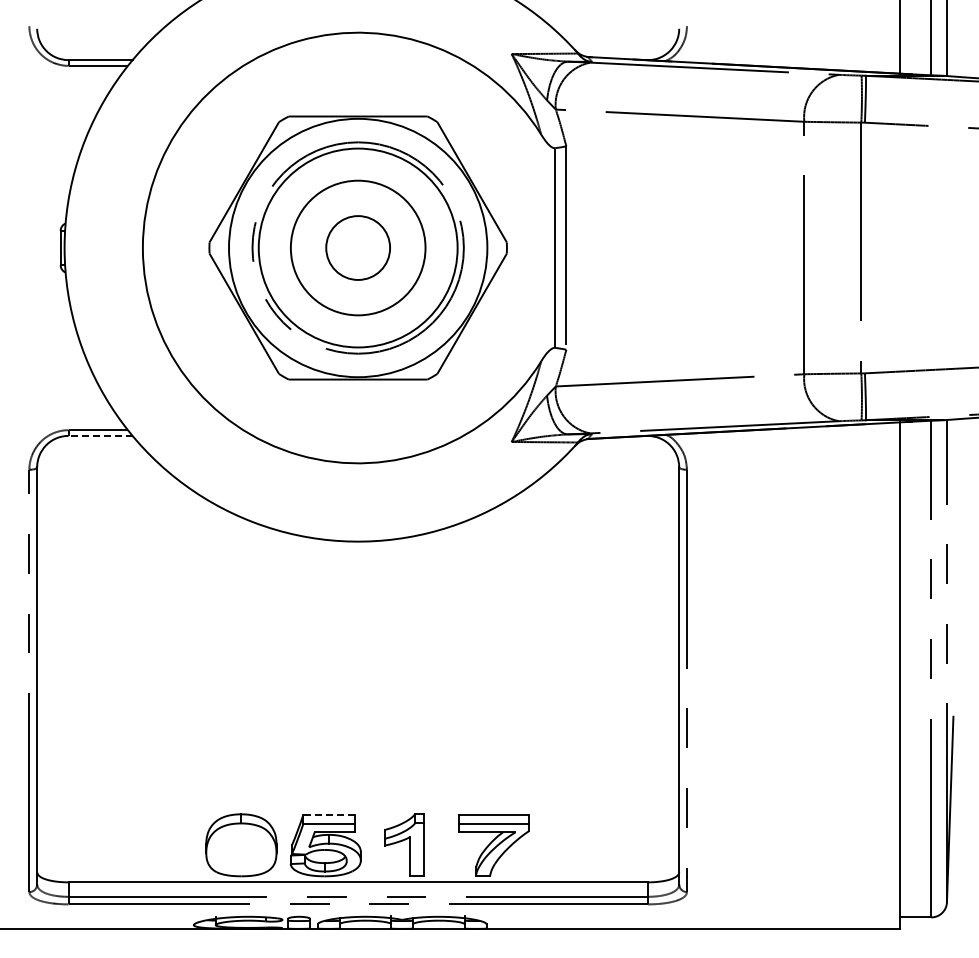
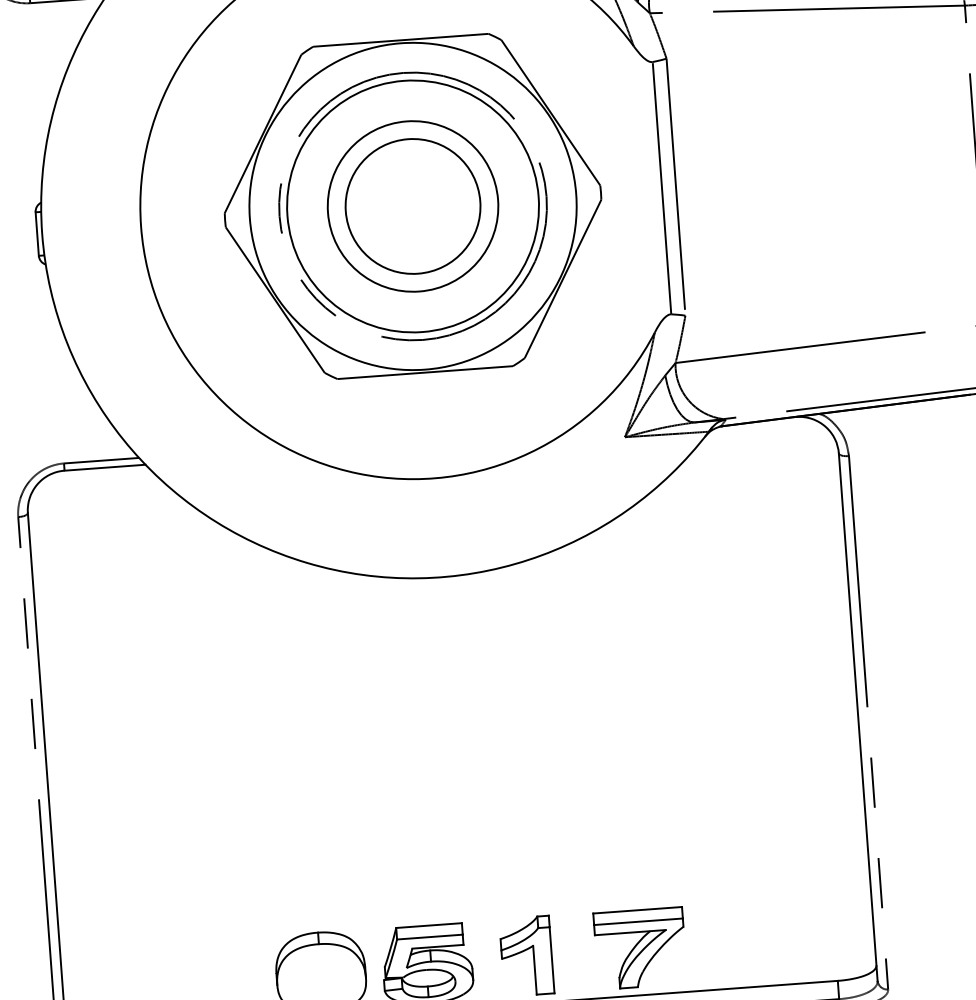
circle: (357, 247) -> (412, 205), size x1.67
line: (100, 435) -> (104, 467), dashed -> solid
line: (329, 815) -> (429, 925), dashed -> solid

